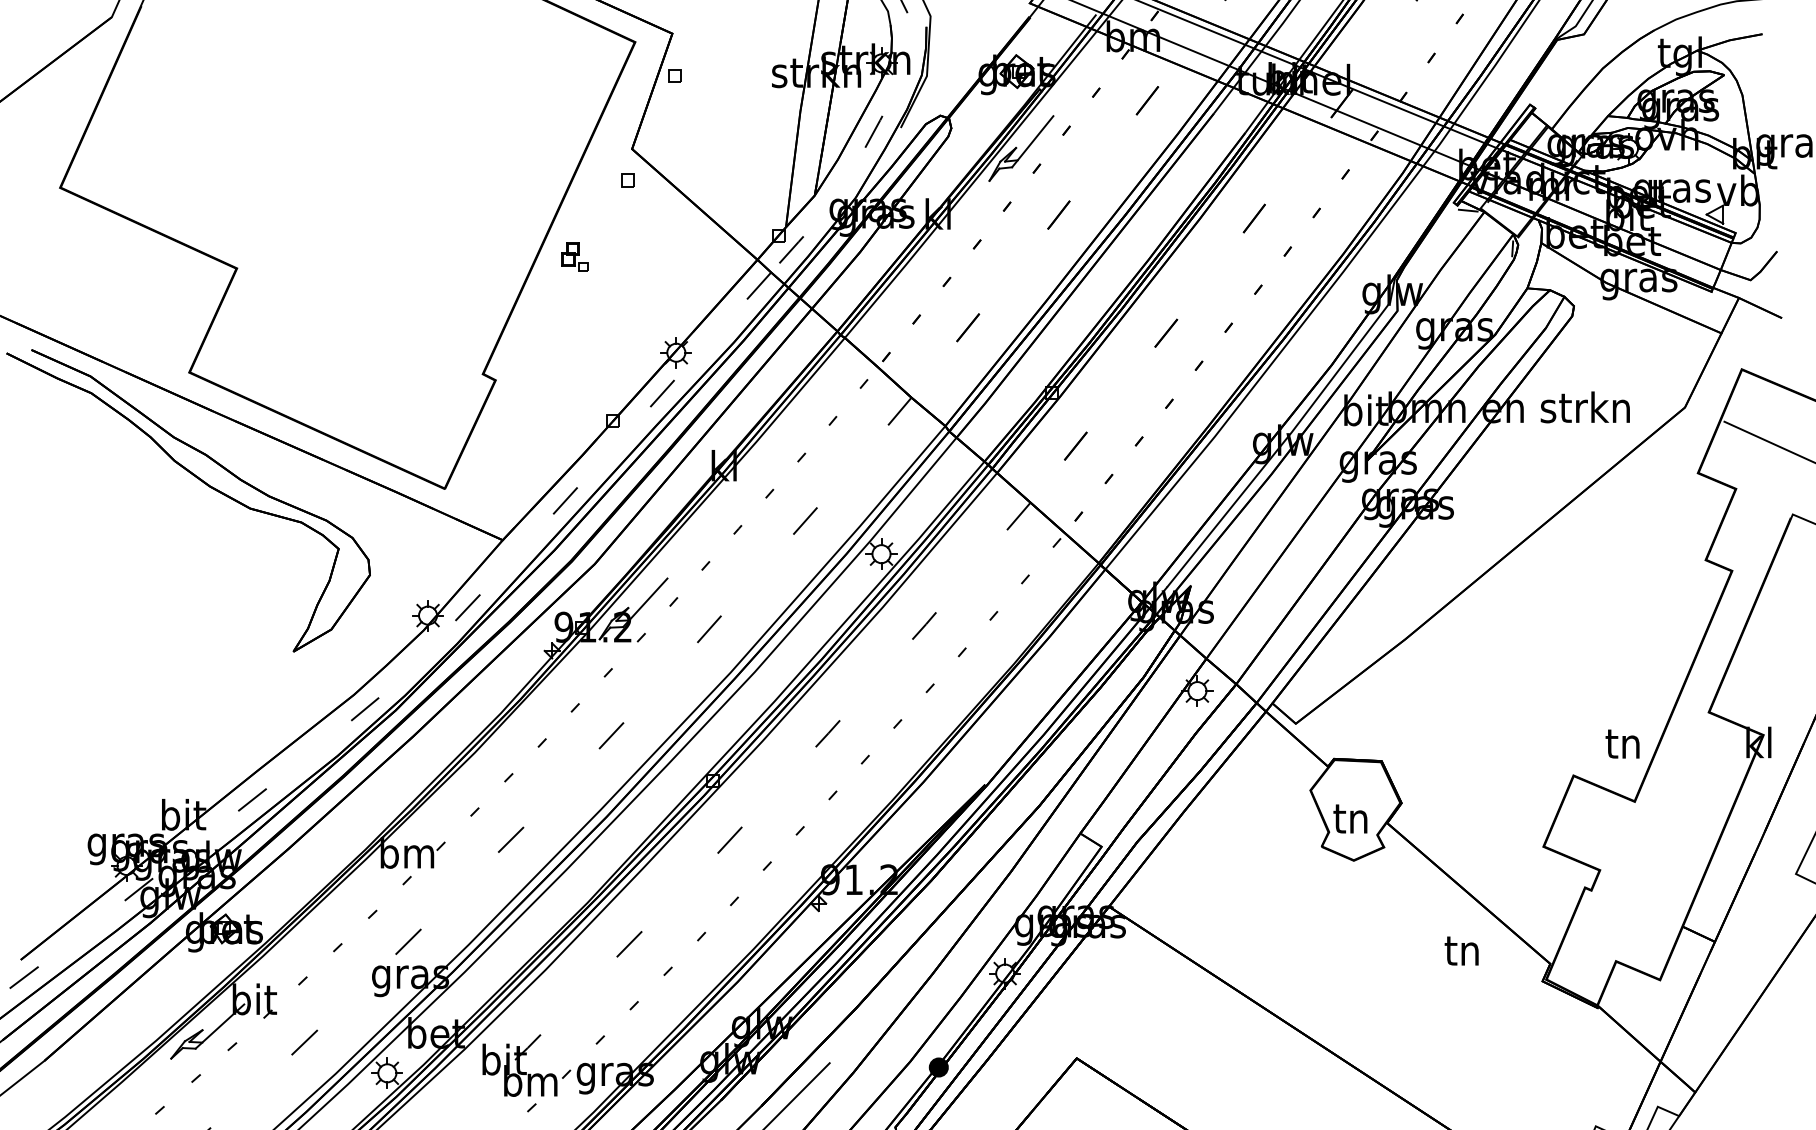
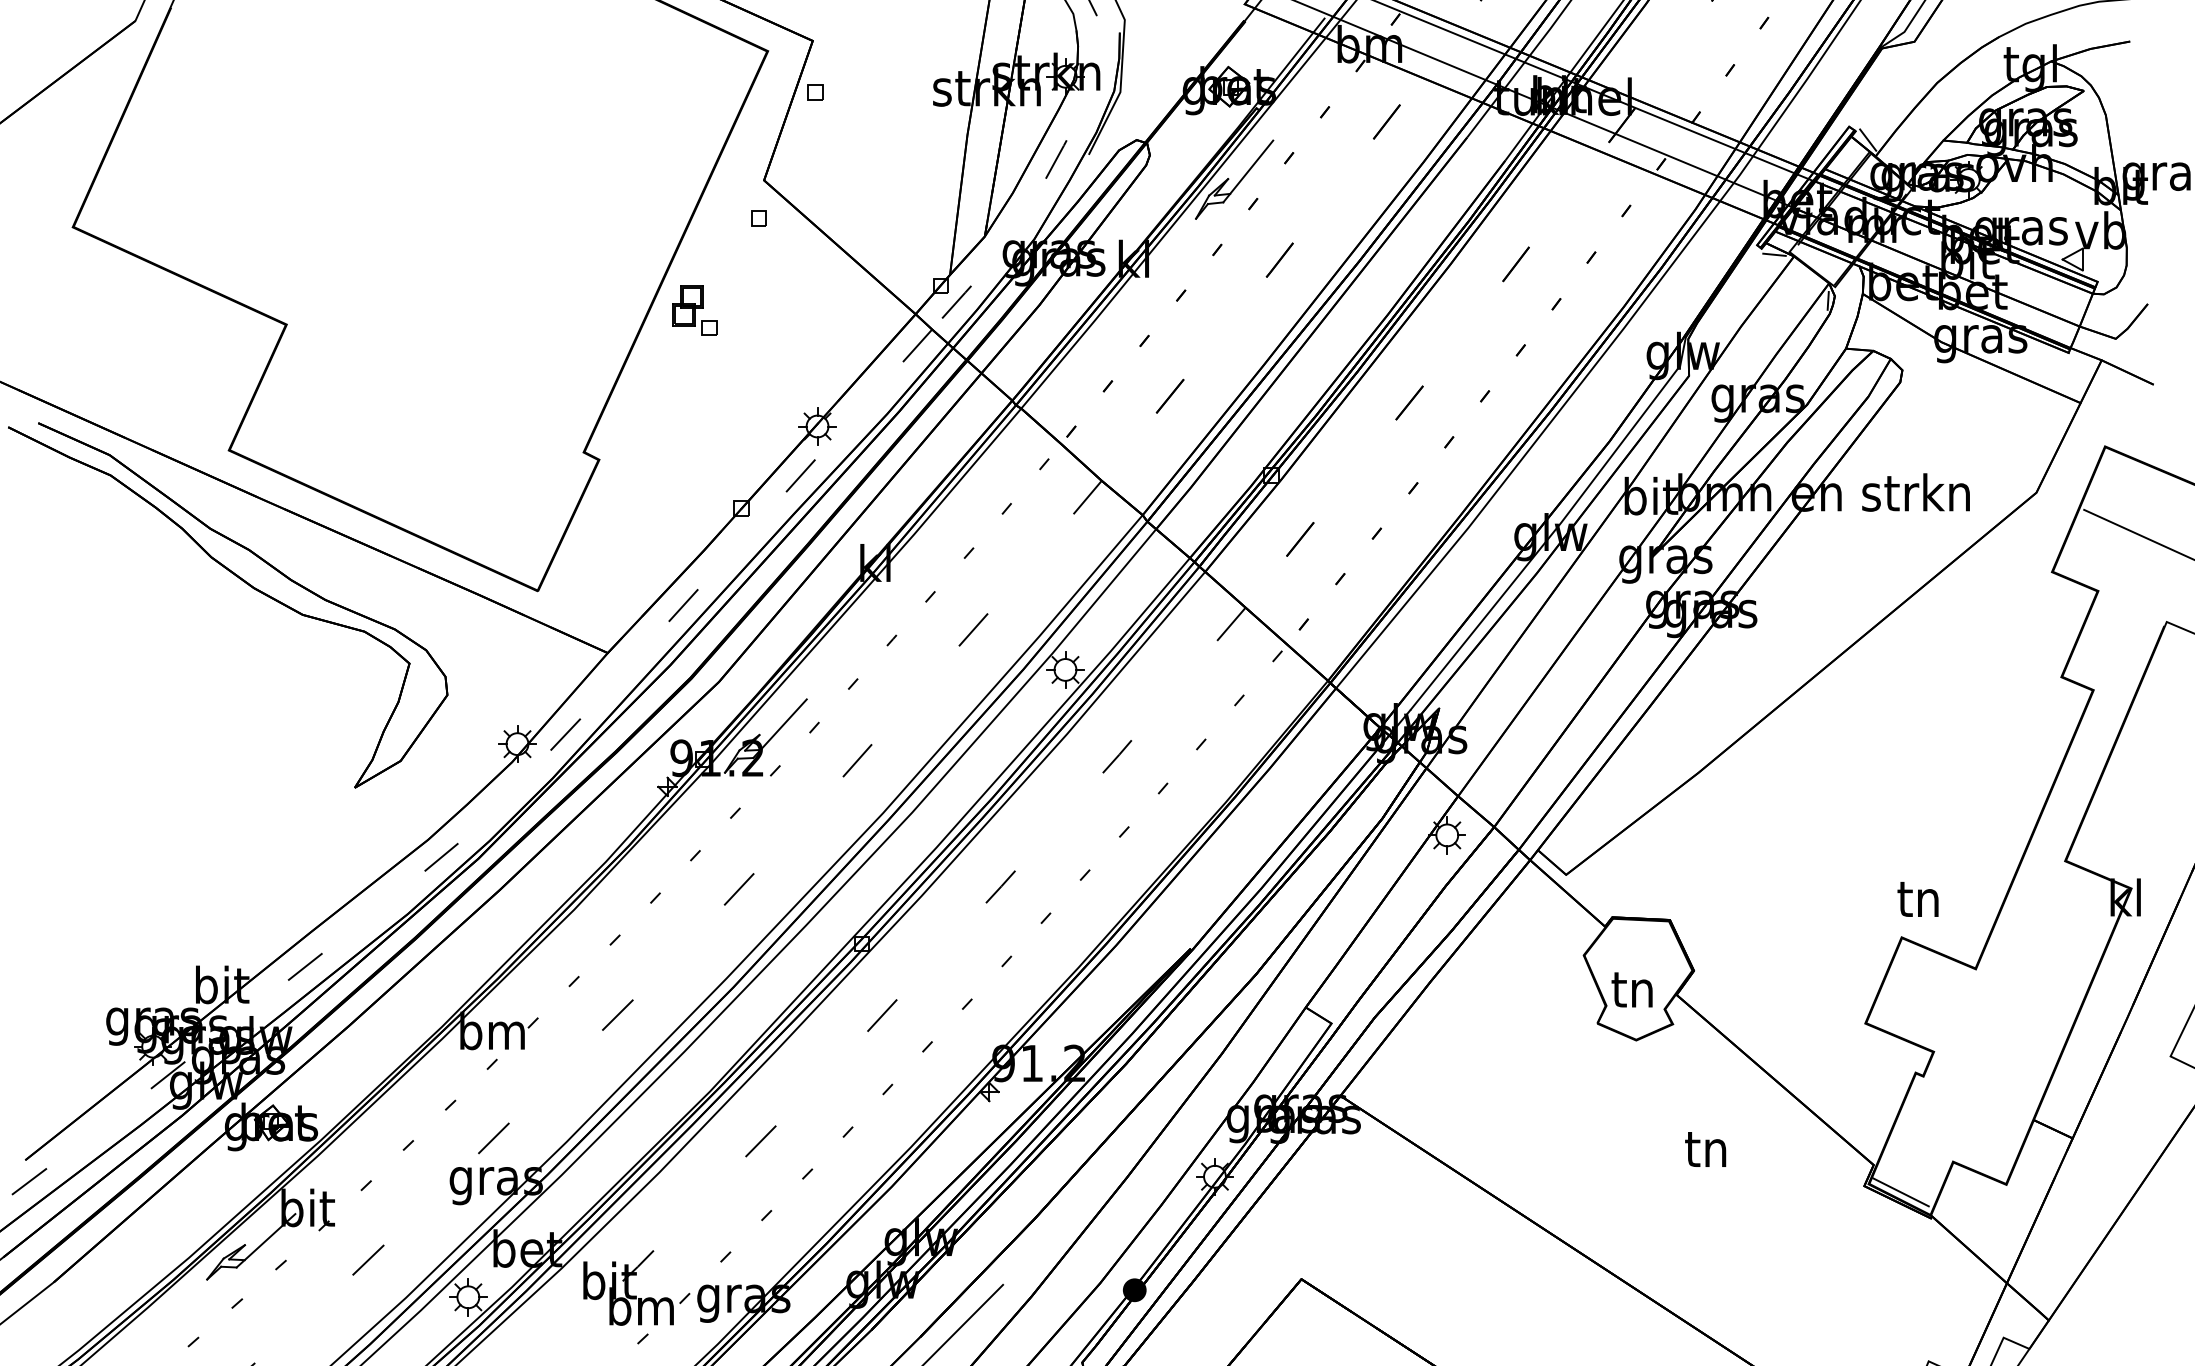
line: (1546, 115) -> (1868, 139), added
part: (574, 256) -> (694, 310), size x1.43
text: (1622, 744) -> (1917, 899), moved
text: (1461, 951) -> (1705, 1149), moved
line: (1572, 986) -> (1900, 1192), added

